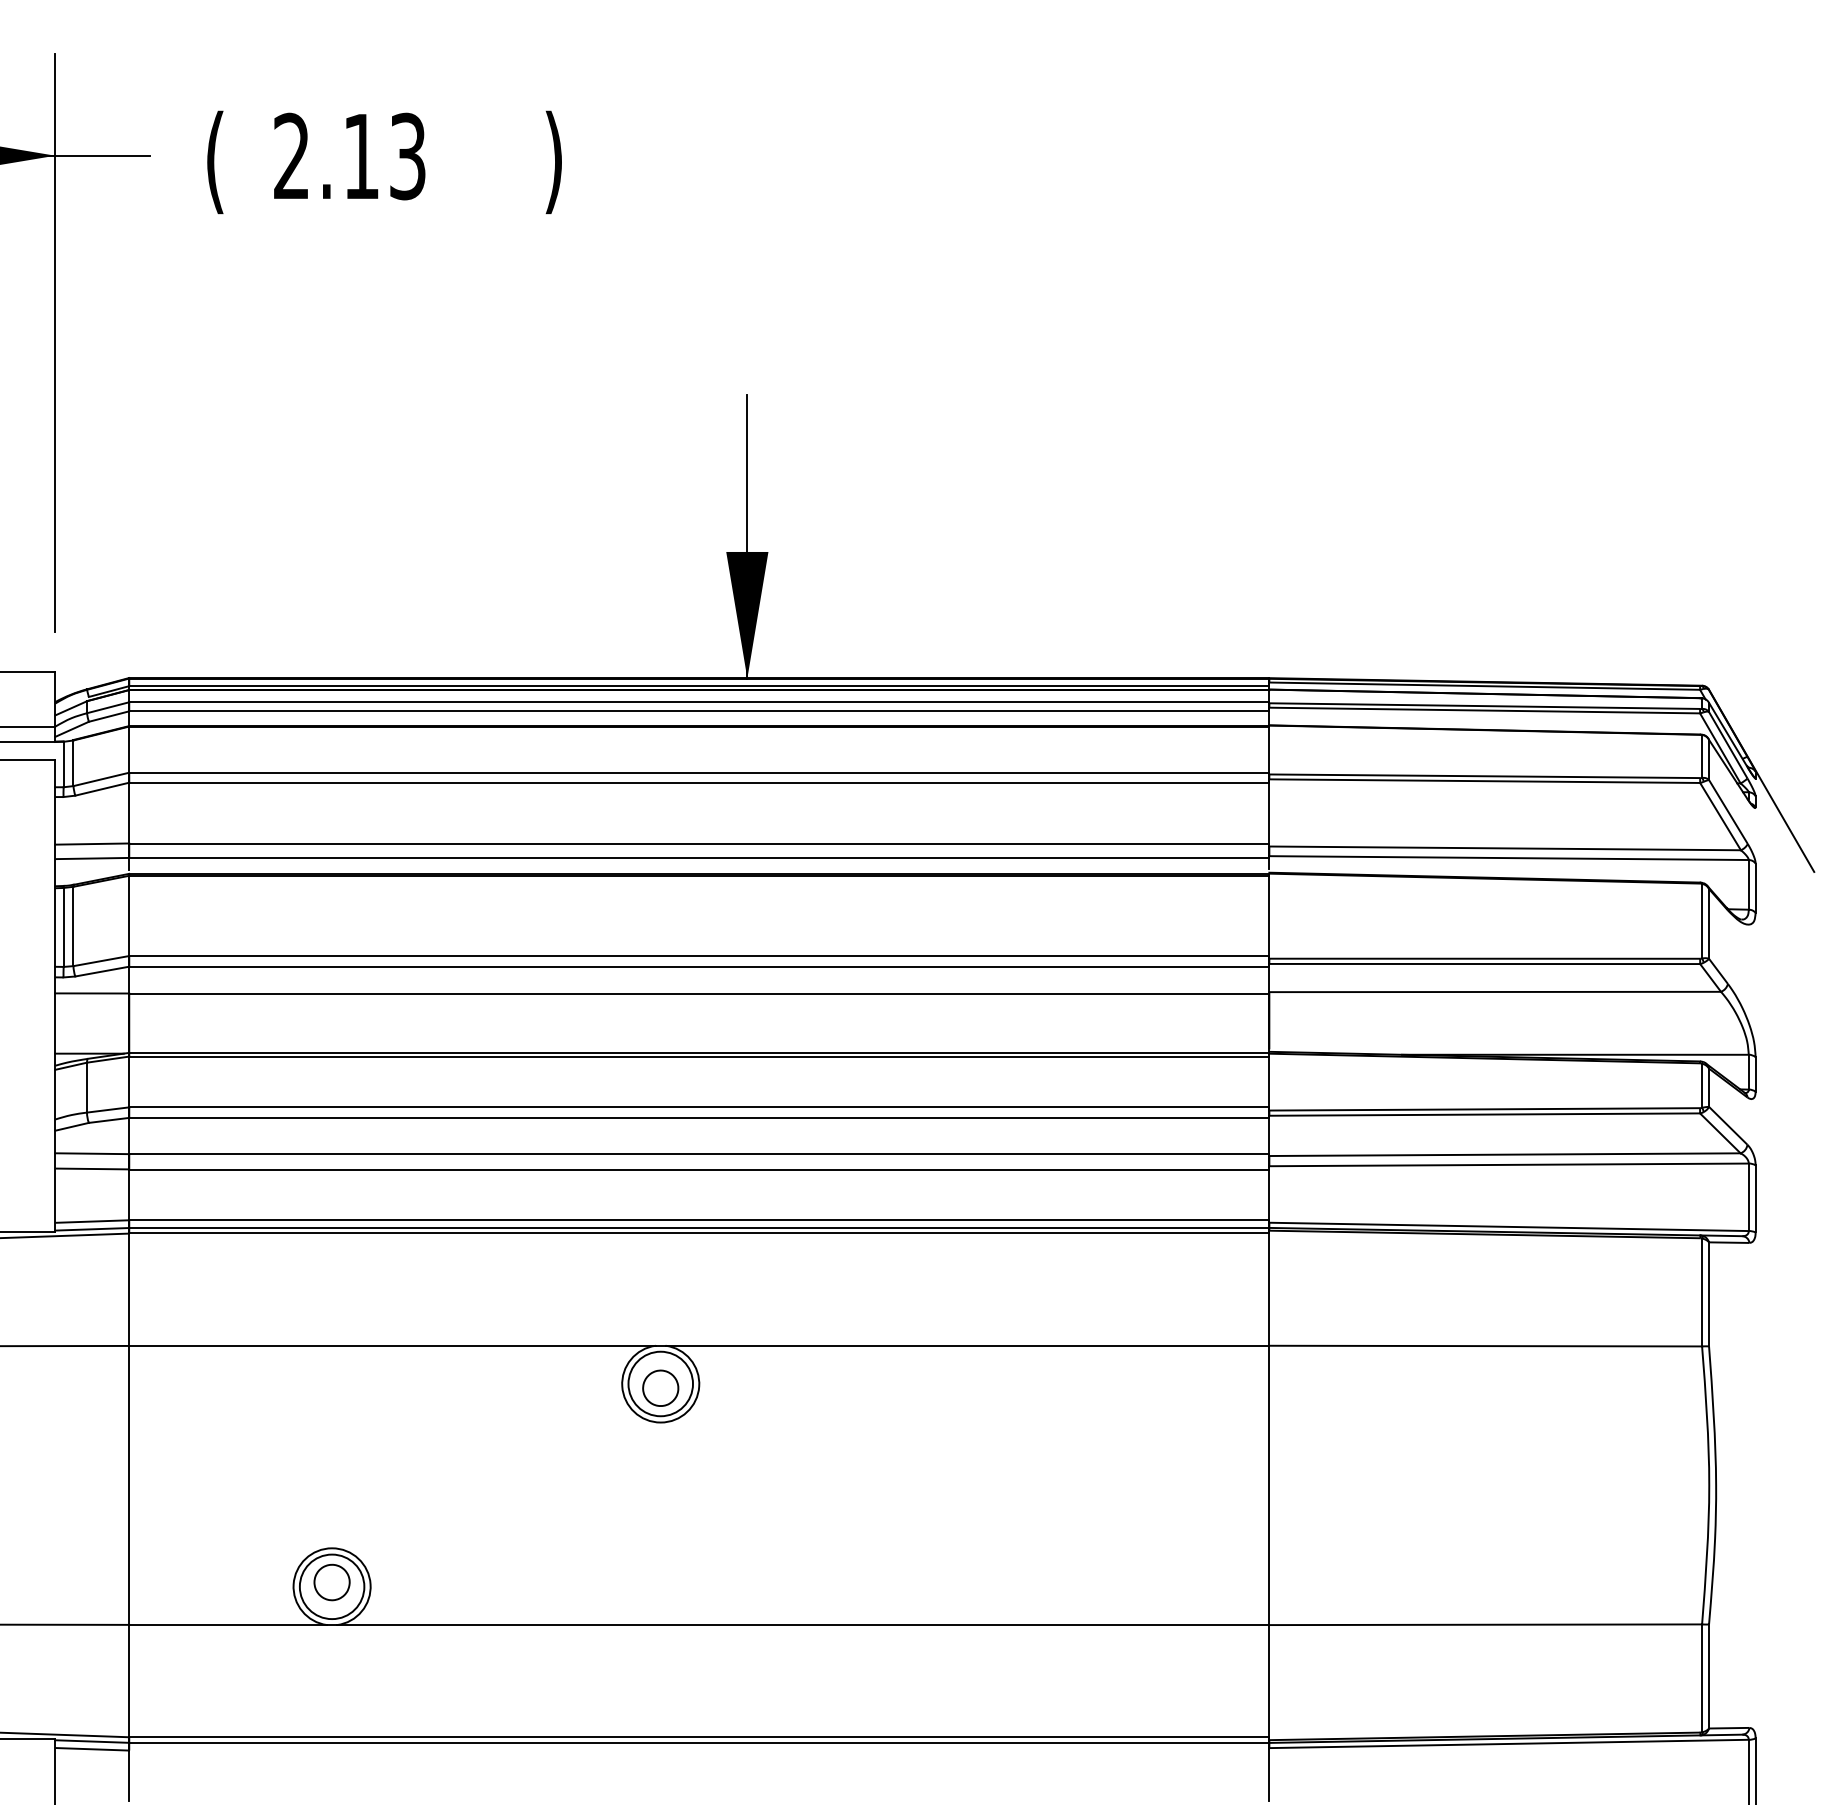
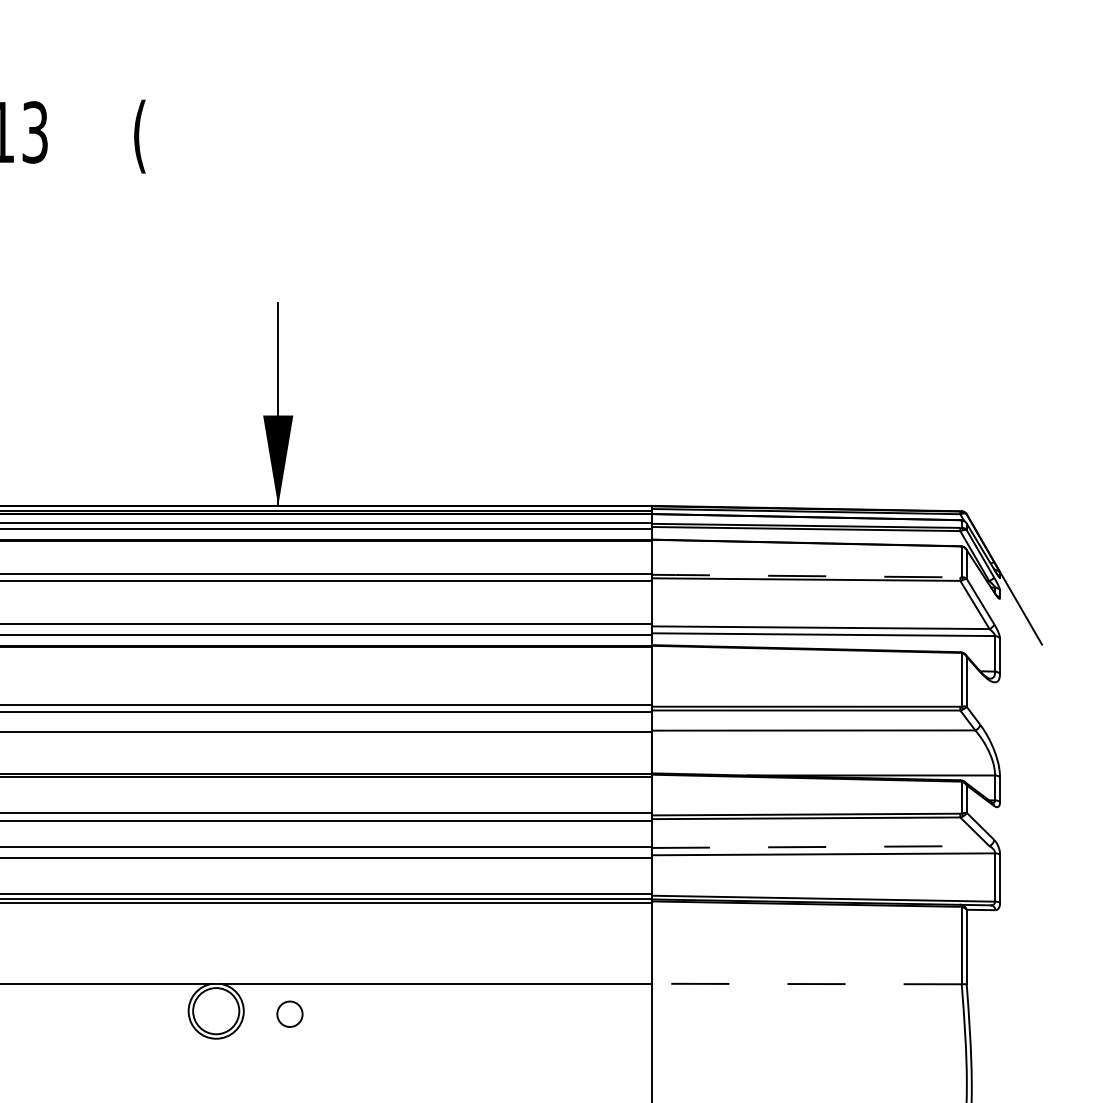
text: (553, 162) -> (139, 136), ) -> (
line: (1483, 776) -> (805, 576), solid -> dashed
line: (1504, 1154) -> (820, 846), solid -> dashed
line: (1485, 1346) -> (806, 984), solid -> dashed
part: (660, 1387) -> (289, 1013), moved

